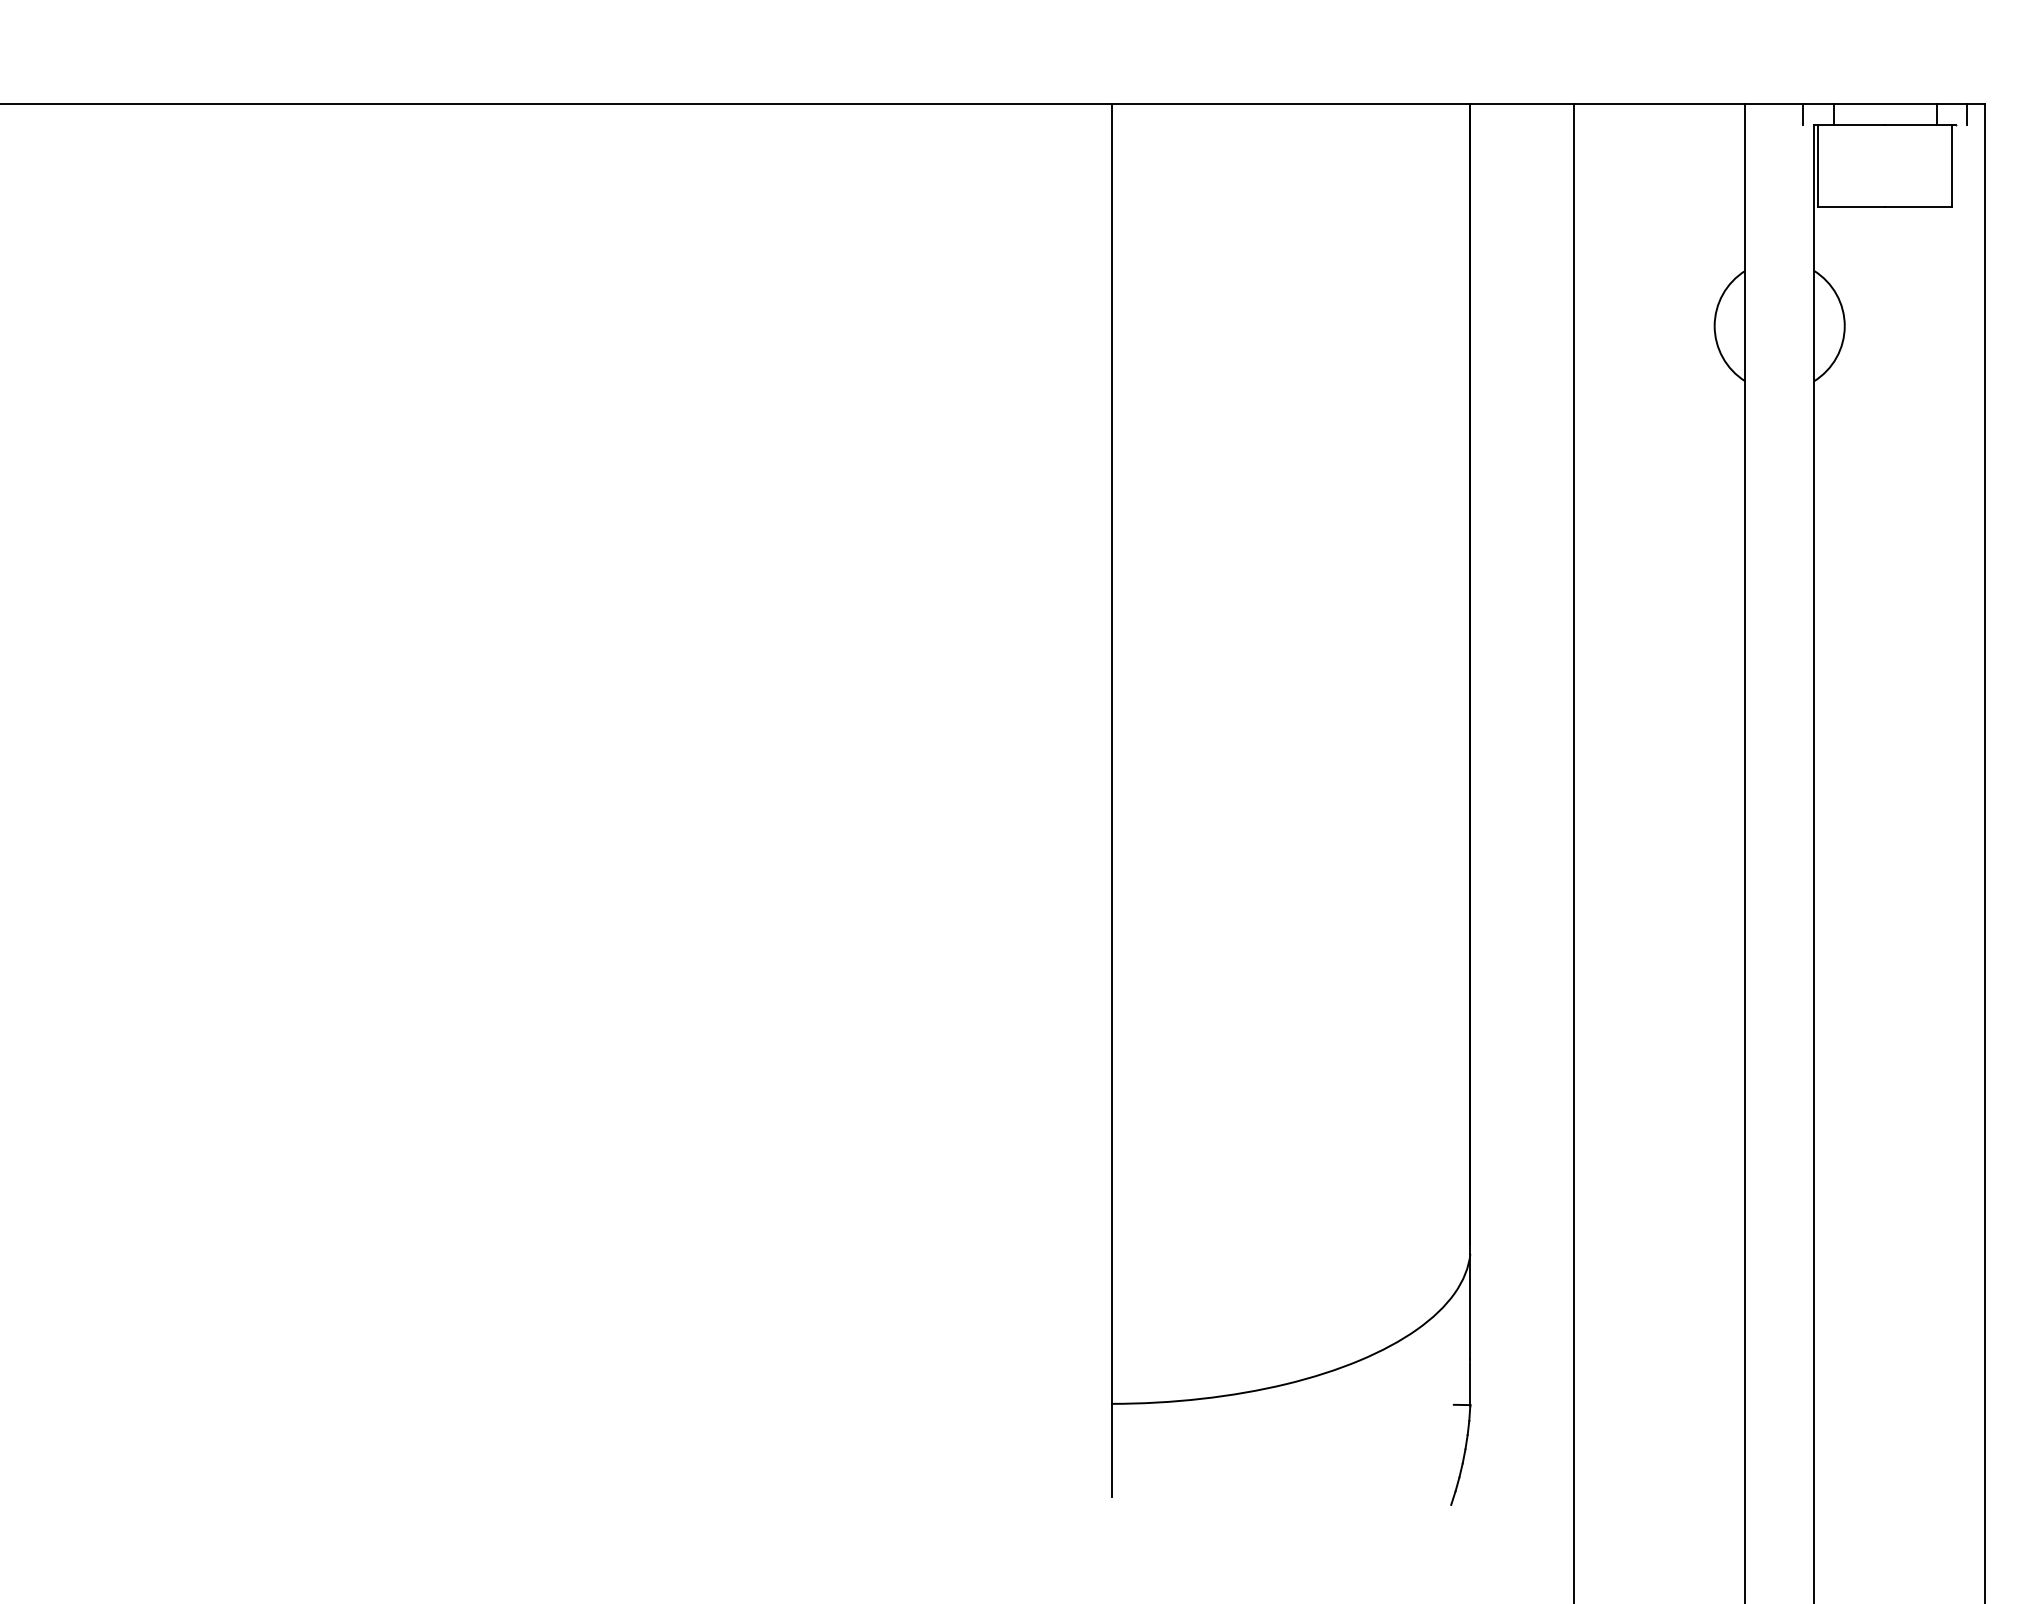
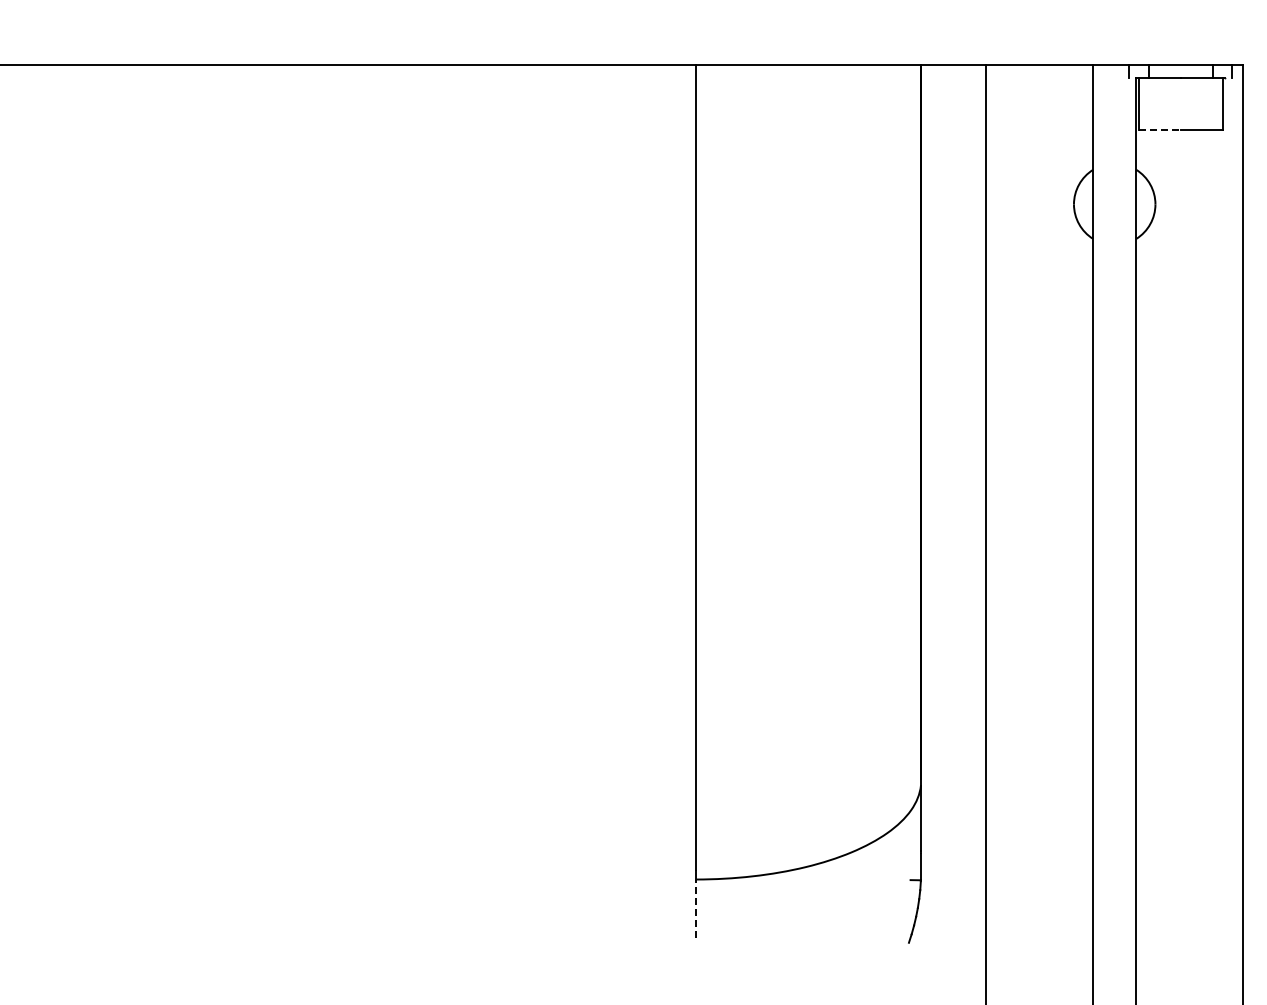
line: (1851, 206) -> (1159, 129), solid -> dashed
line: (1112, 1450) -> (696, 908), solid -> dashed

